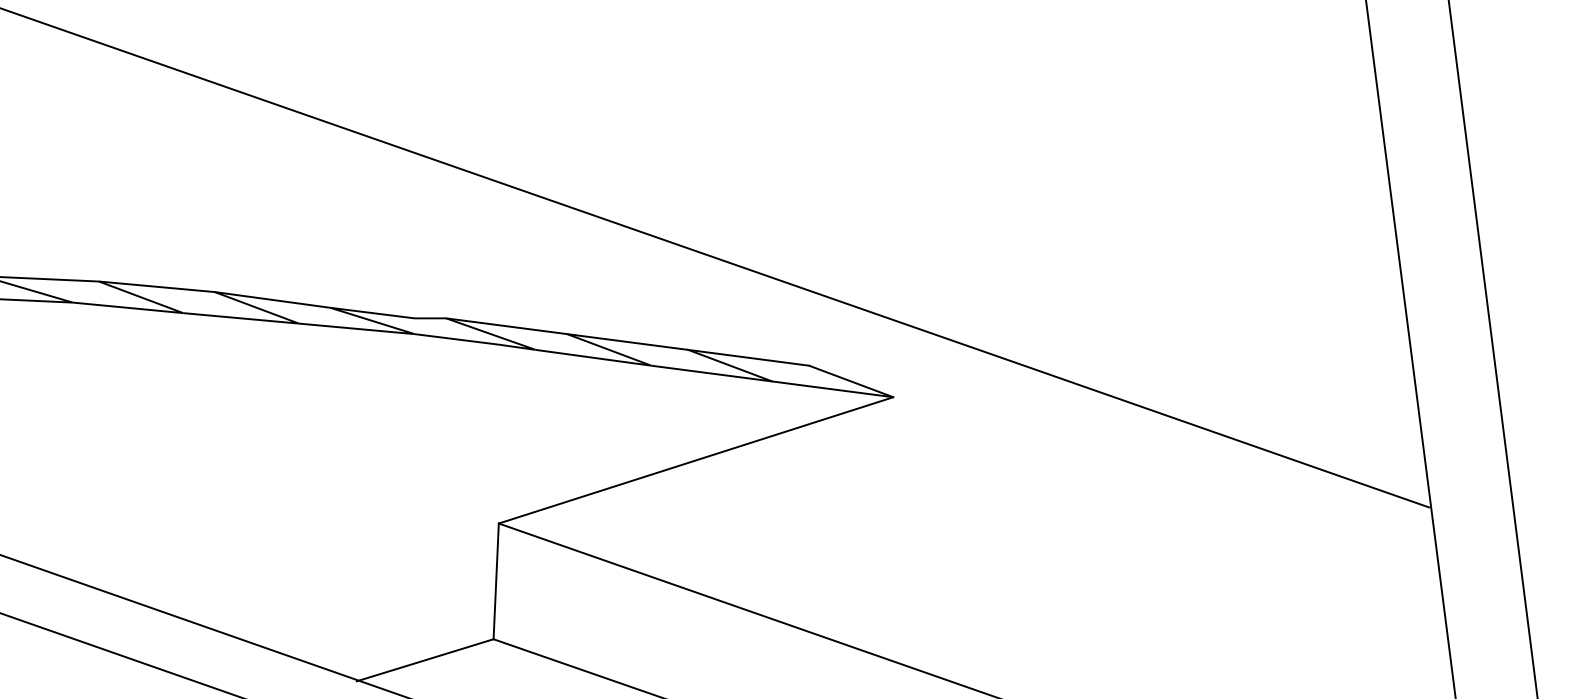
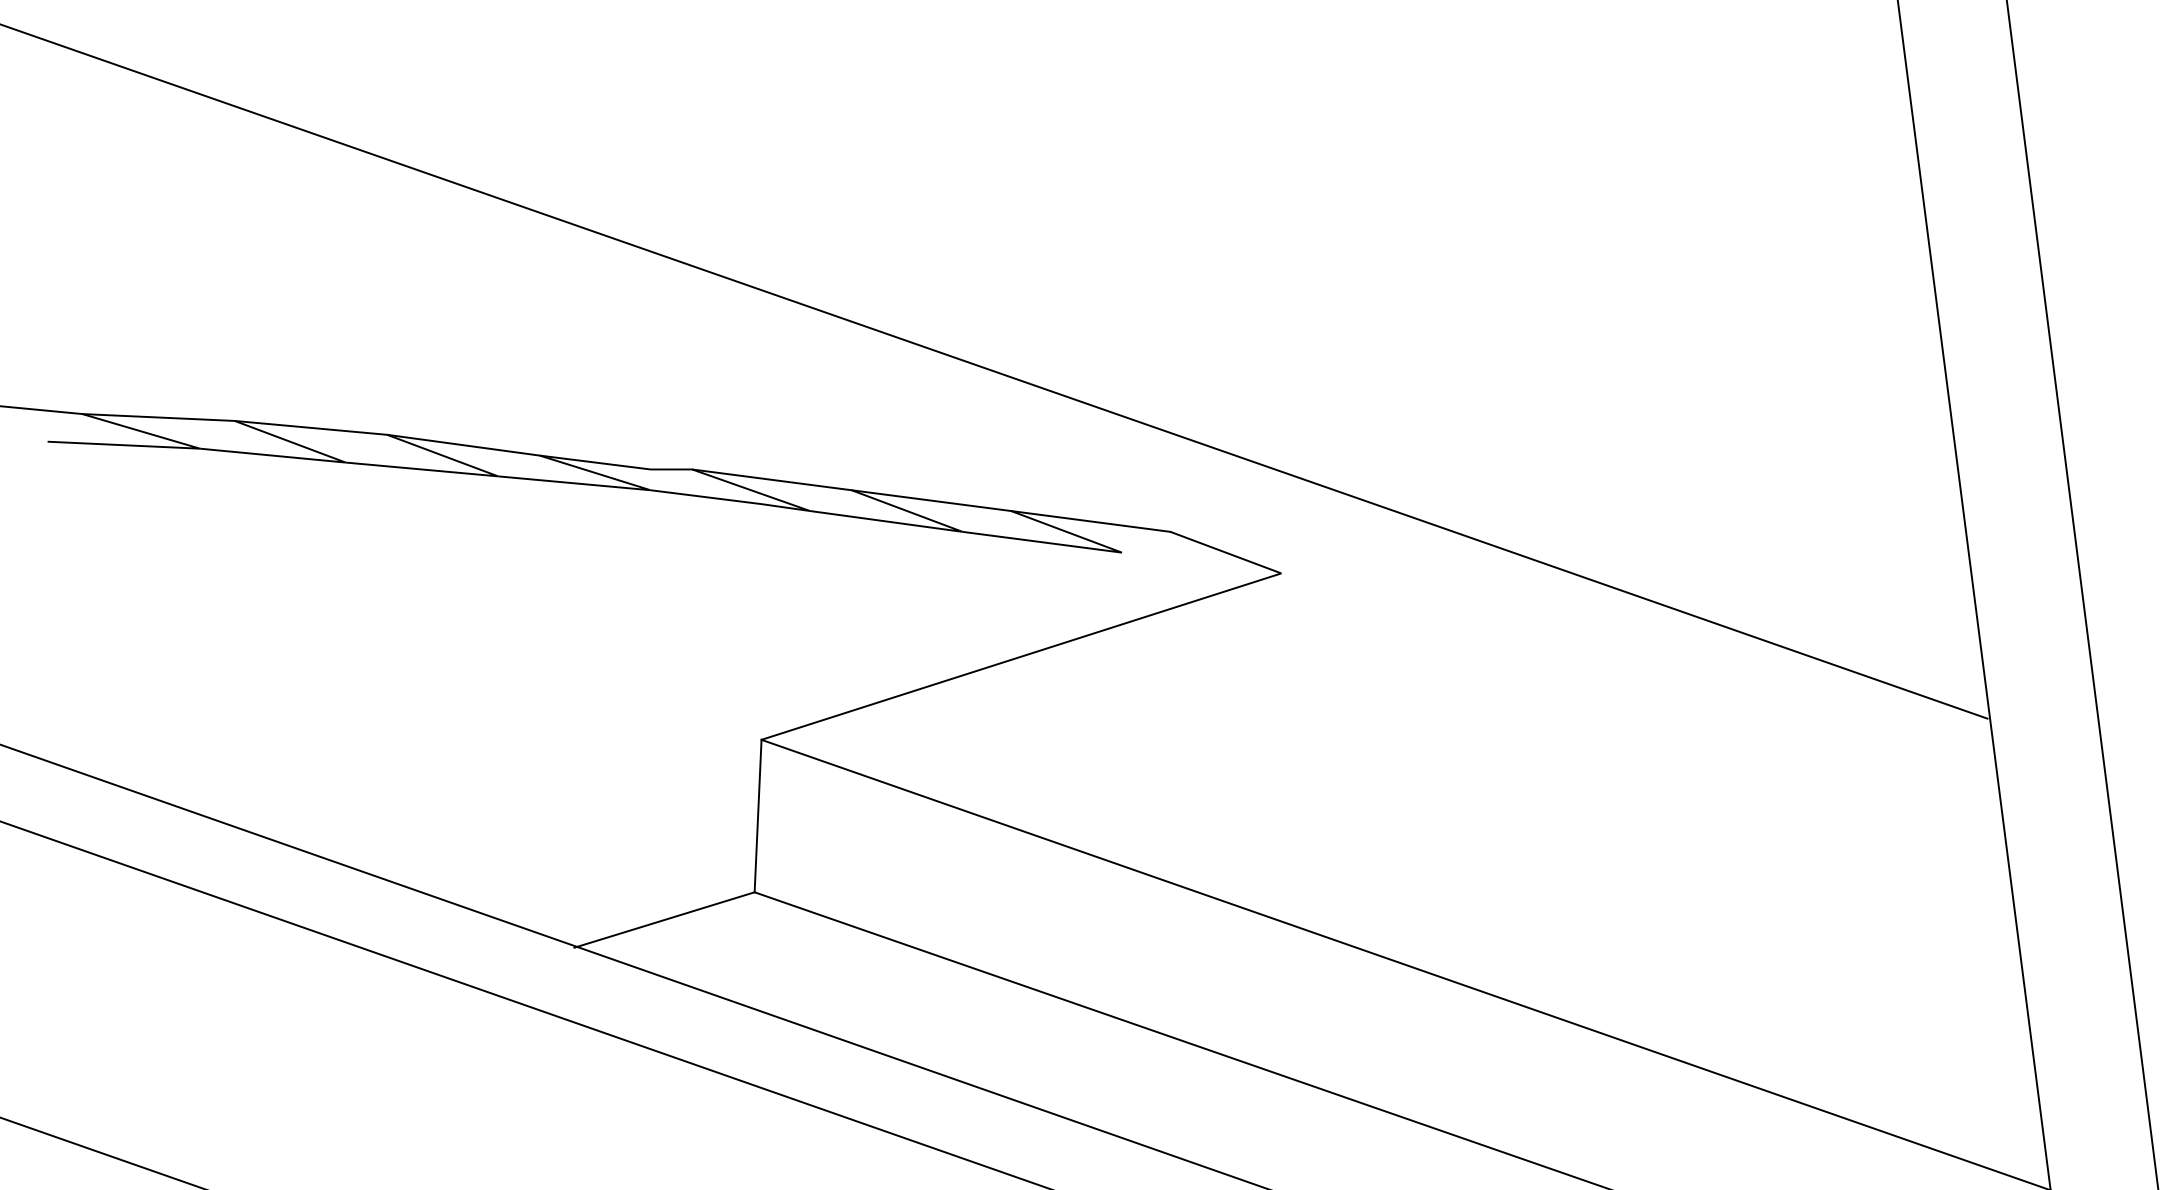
line: (832, 388) -> (1201, 562), removed

